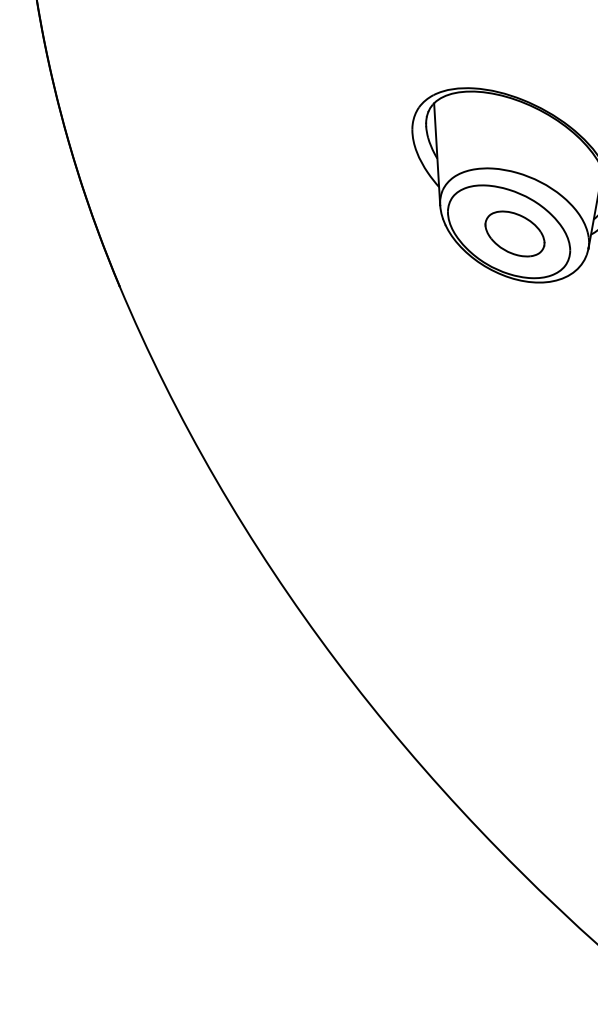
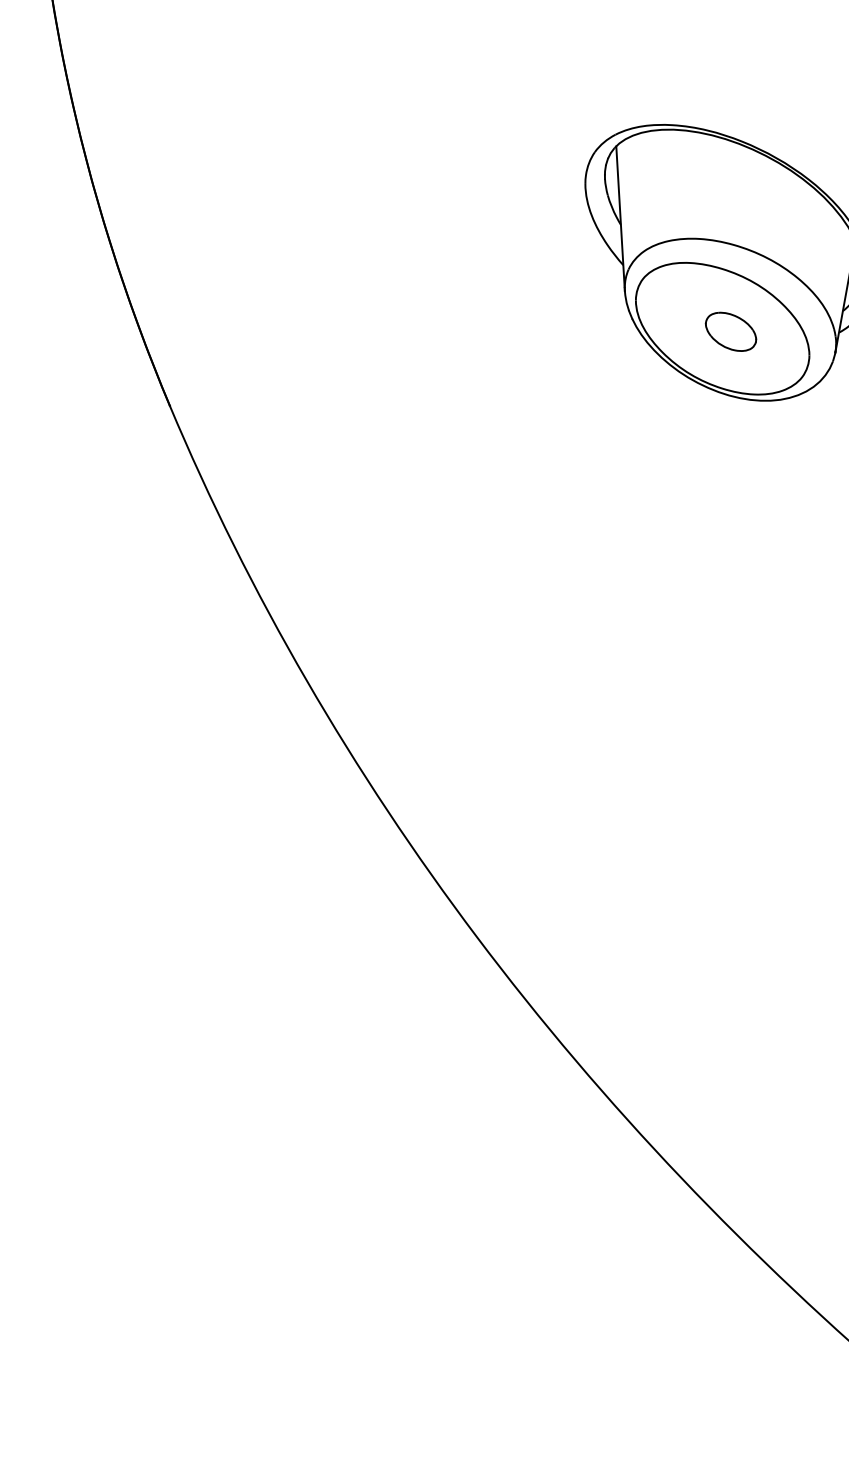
part: (514, 233) -> (730, 331), size x0.6

